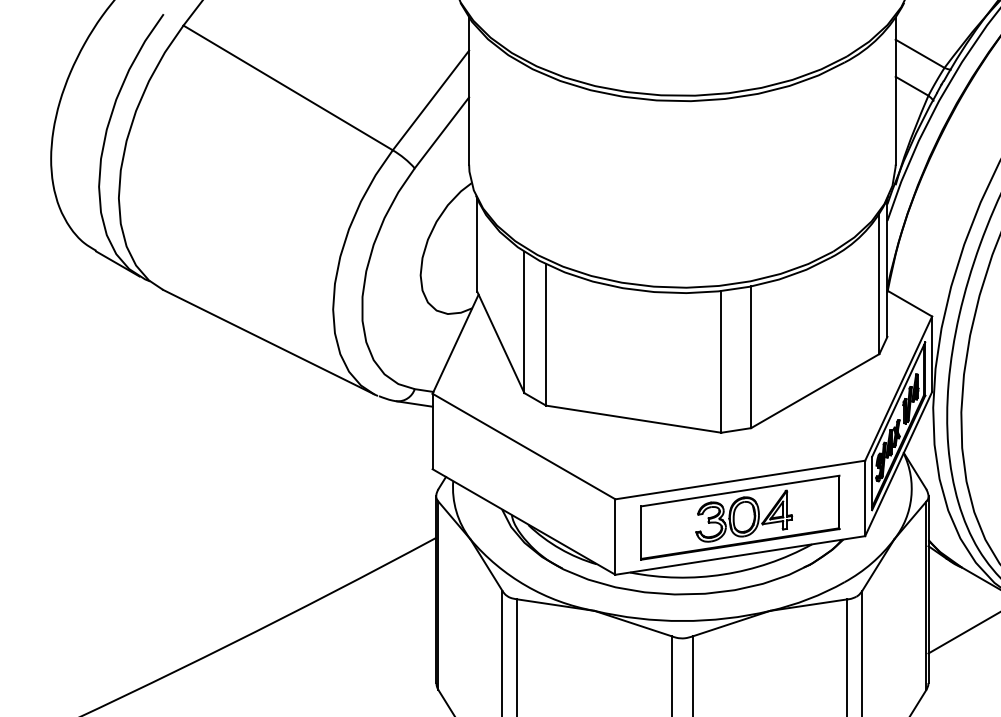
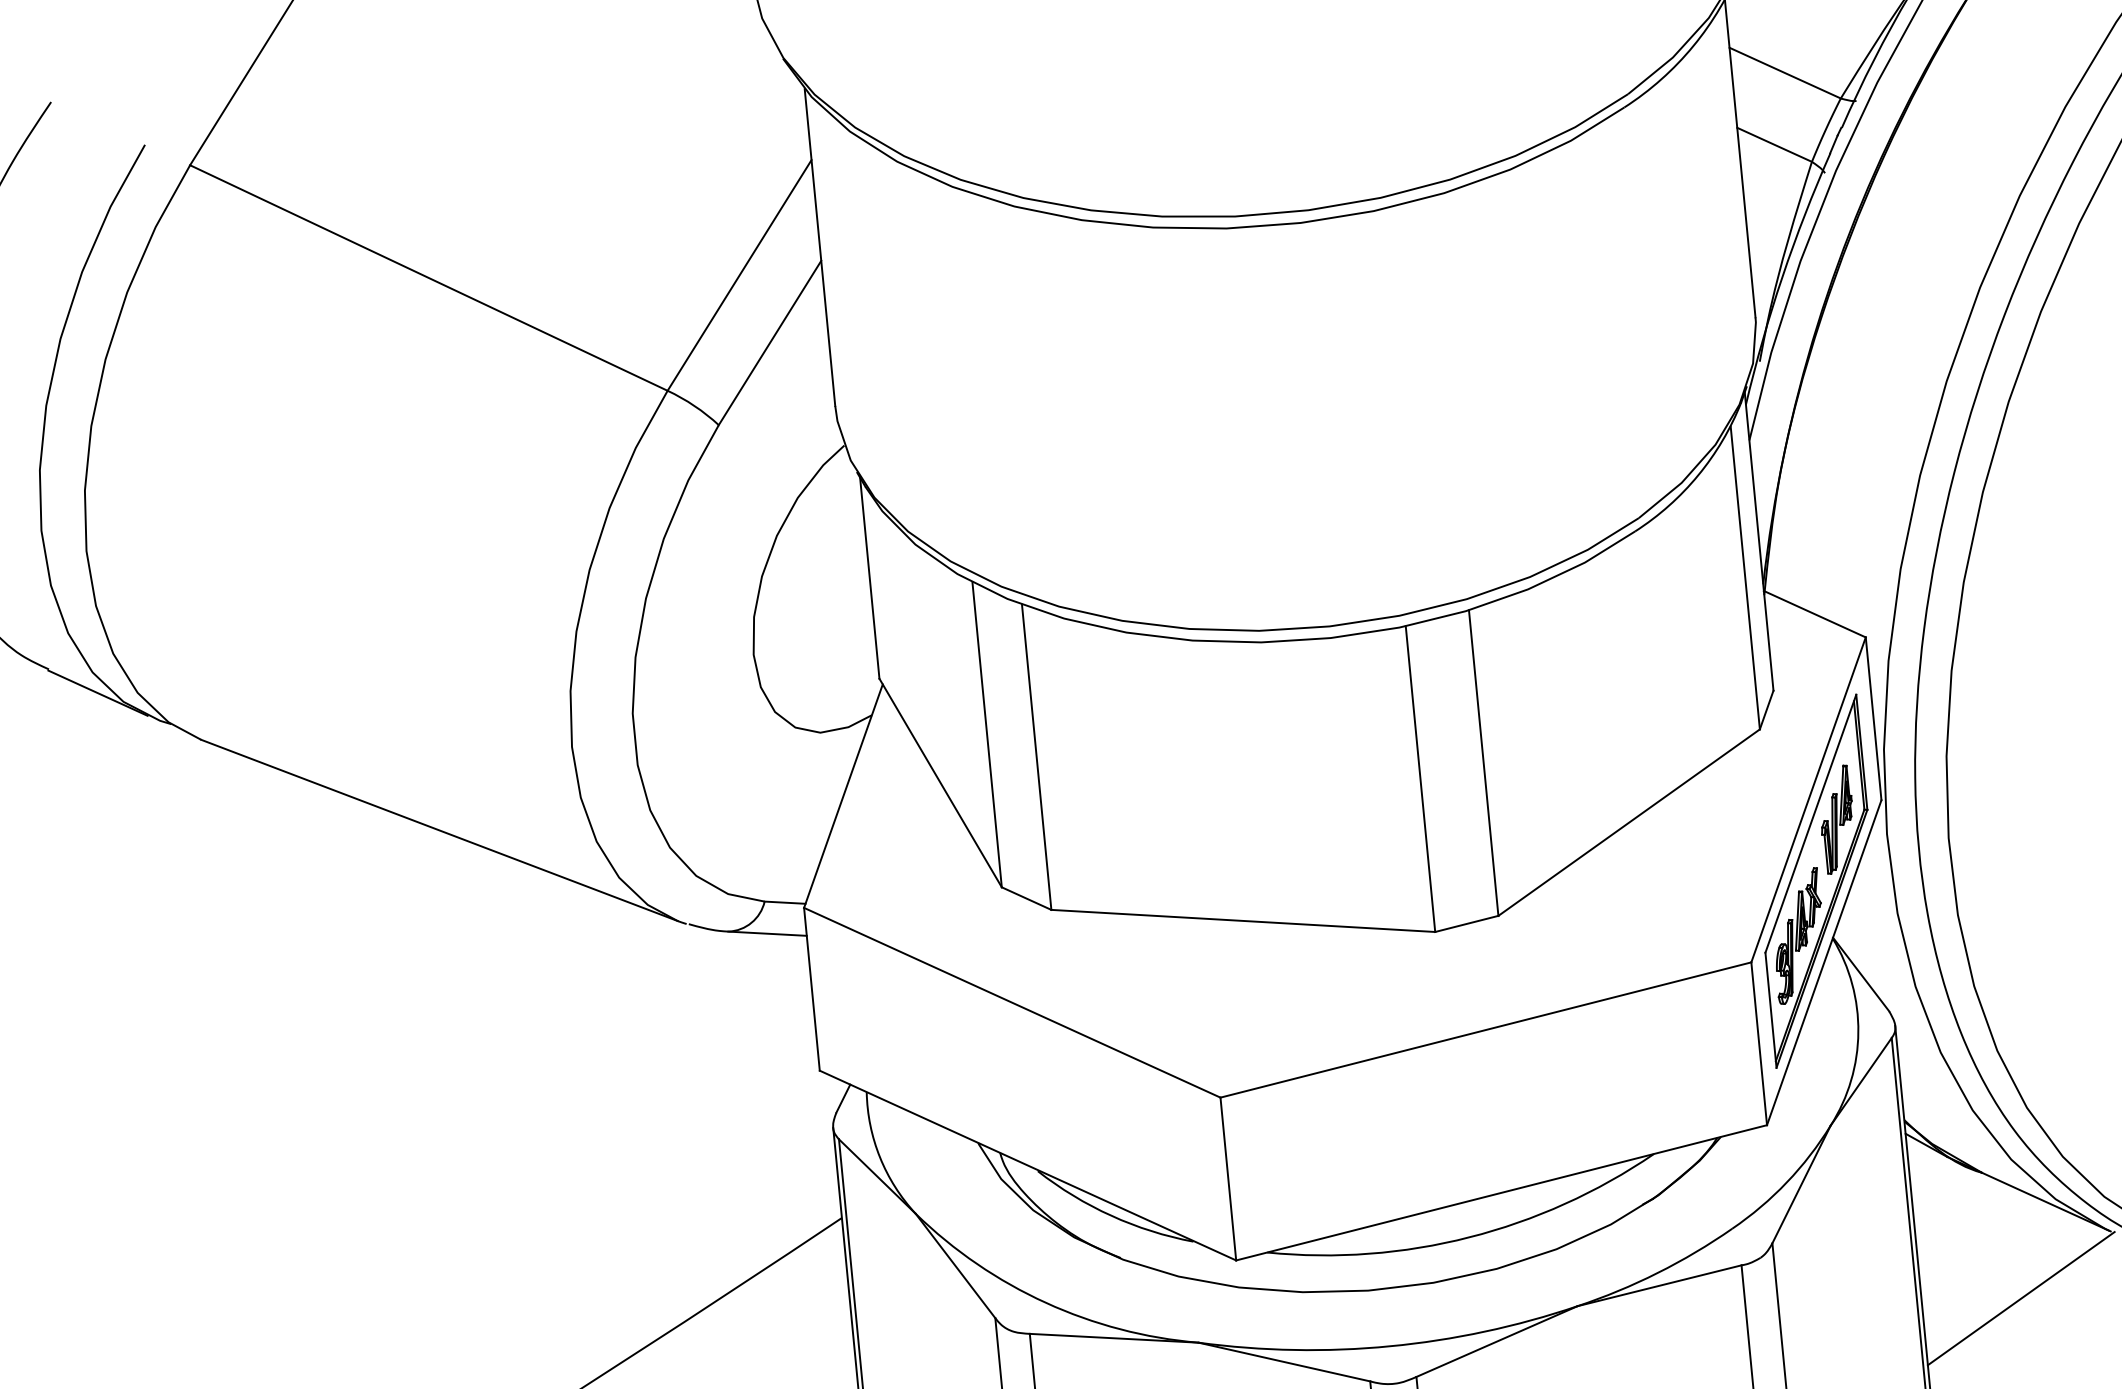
part: (740, 517) -> (1494, 1110), removed

